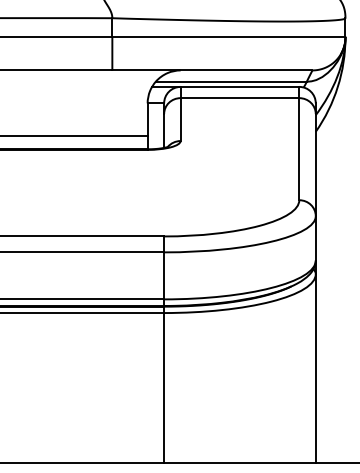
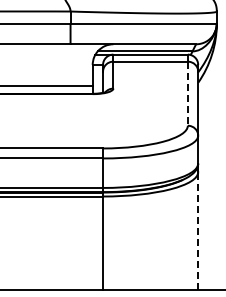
line: (298, 150) -> (187, 94), solid -> dashed
line: (316, 367) -> (198, 230), solid -> dashed

